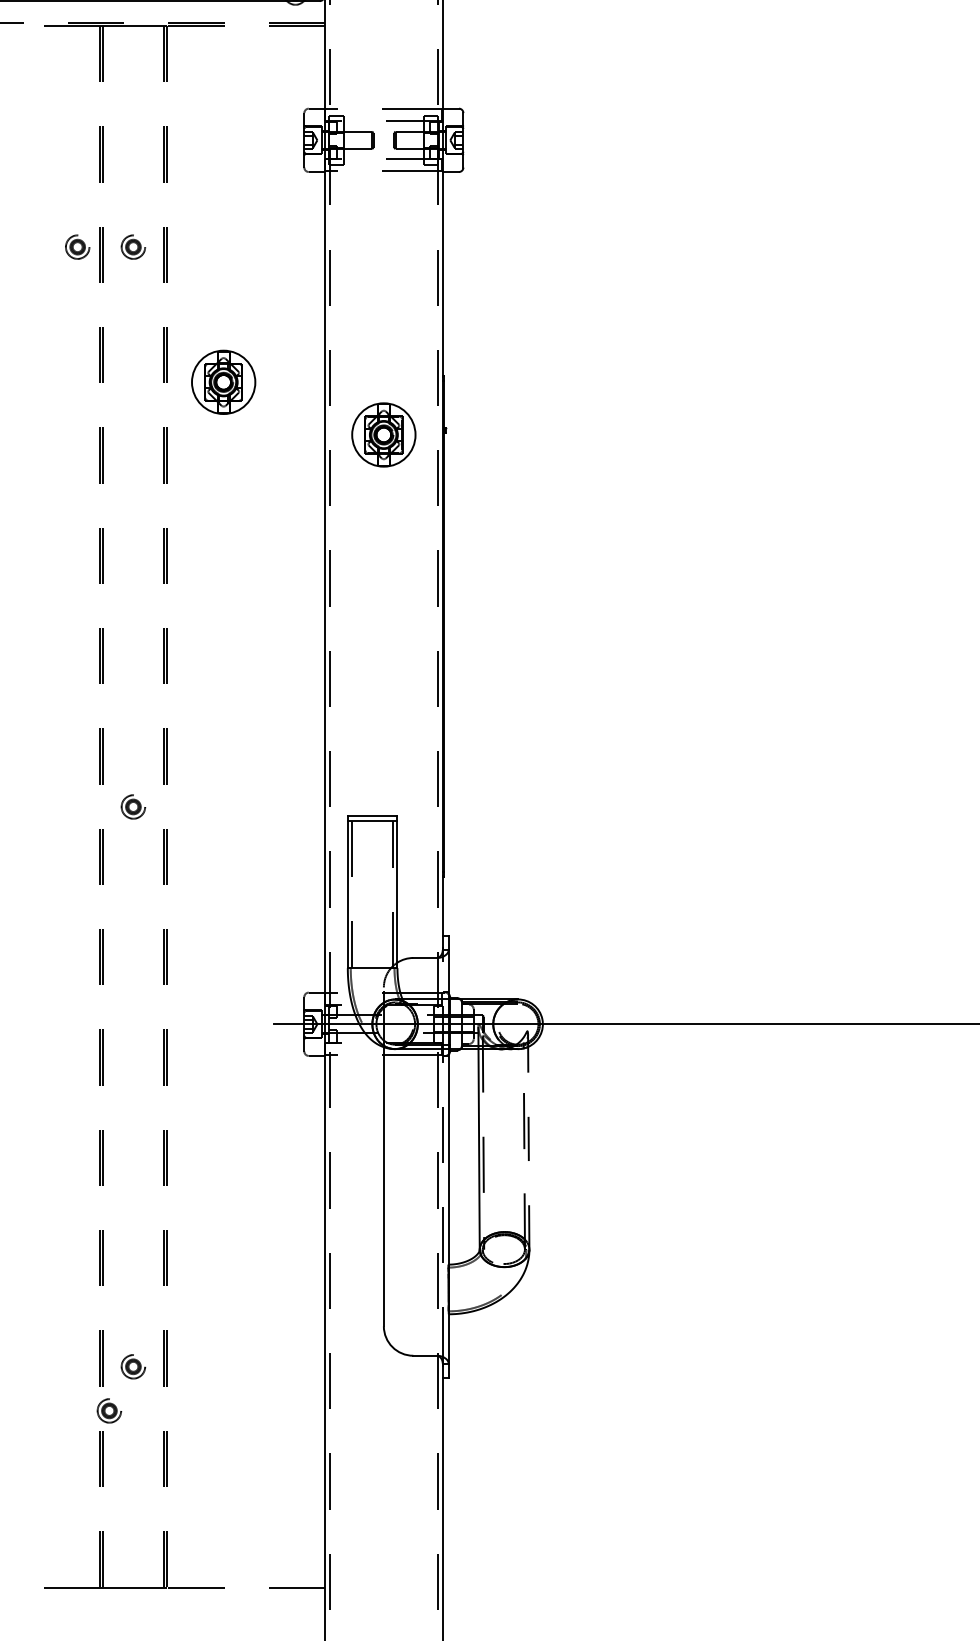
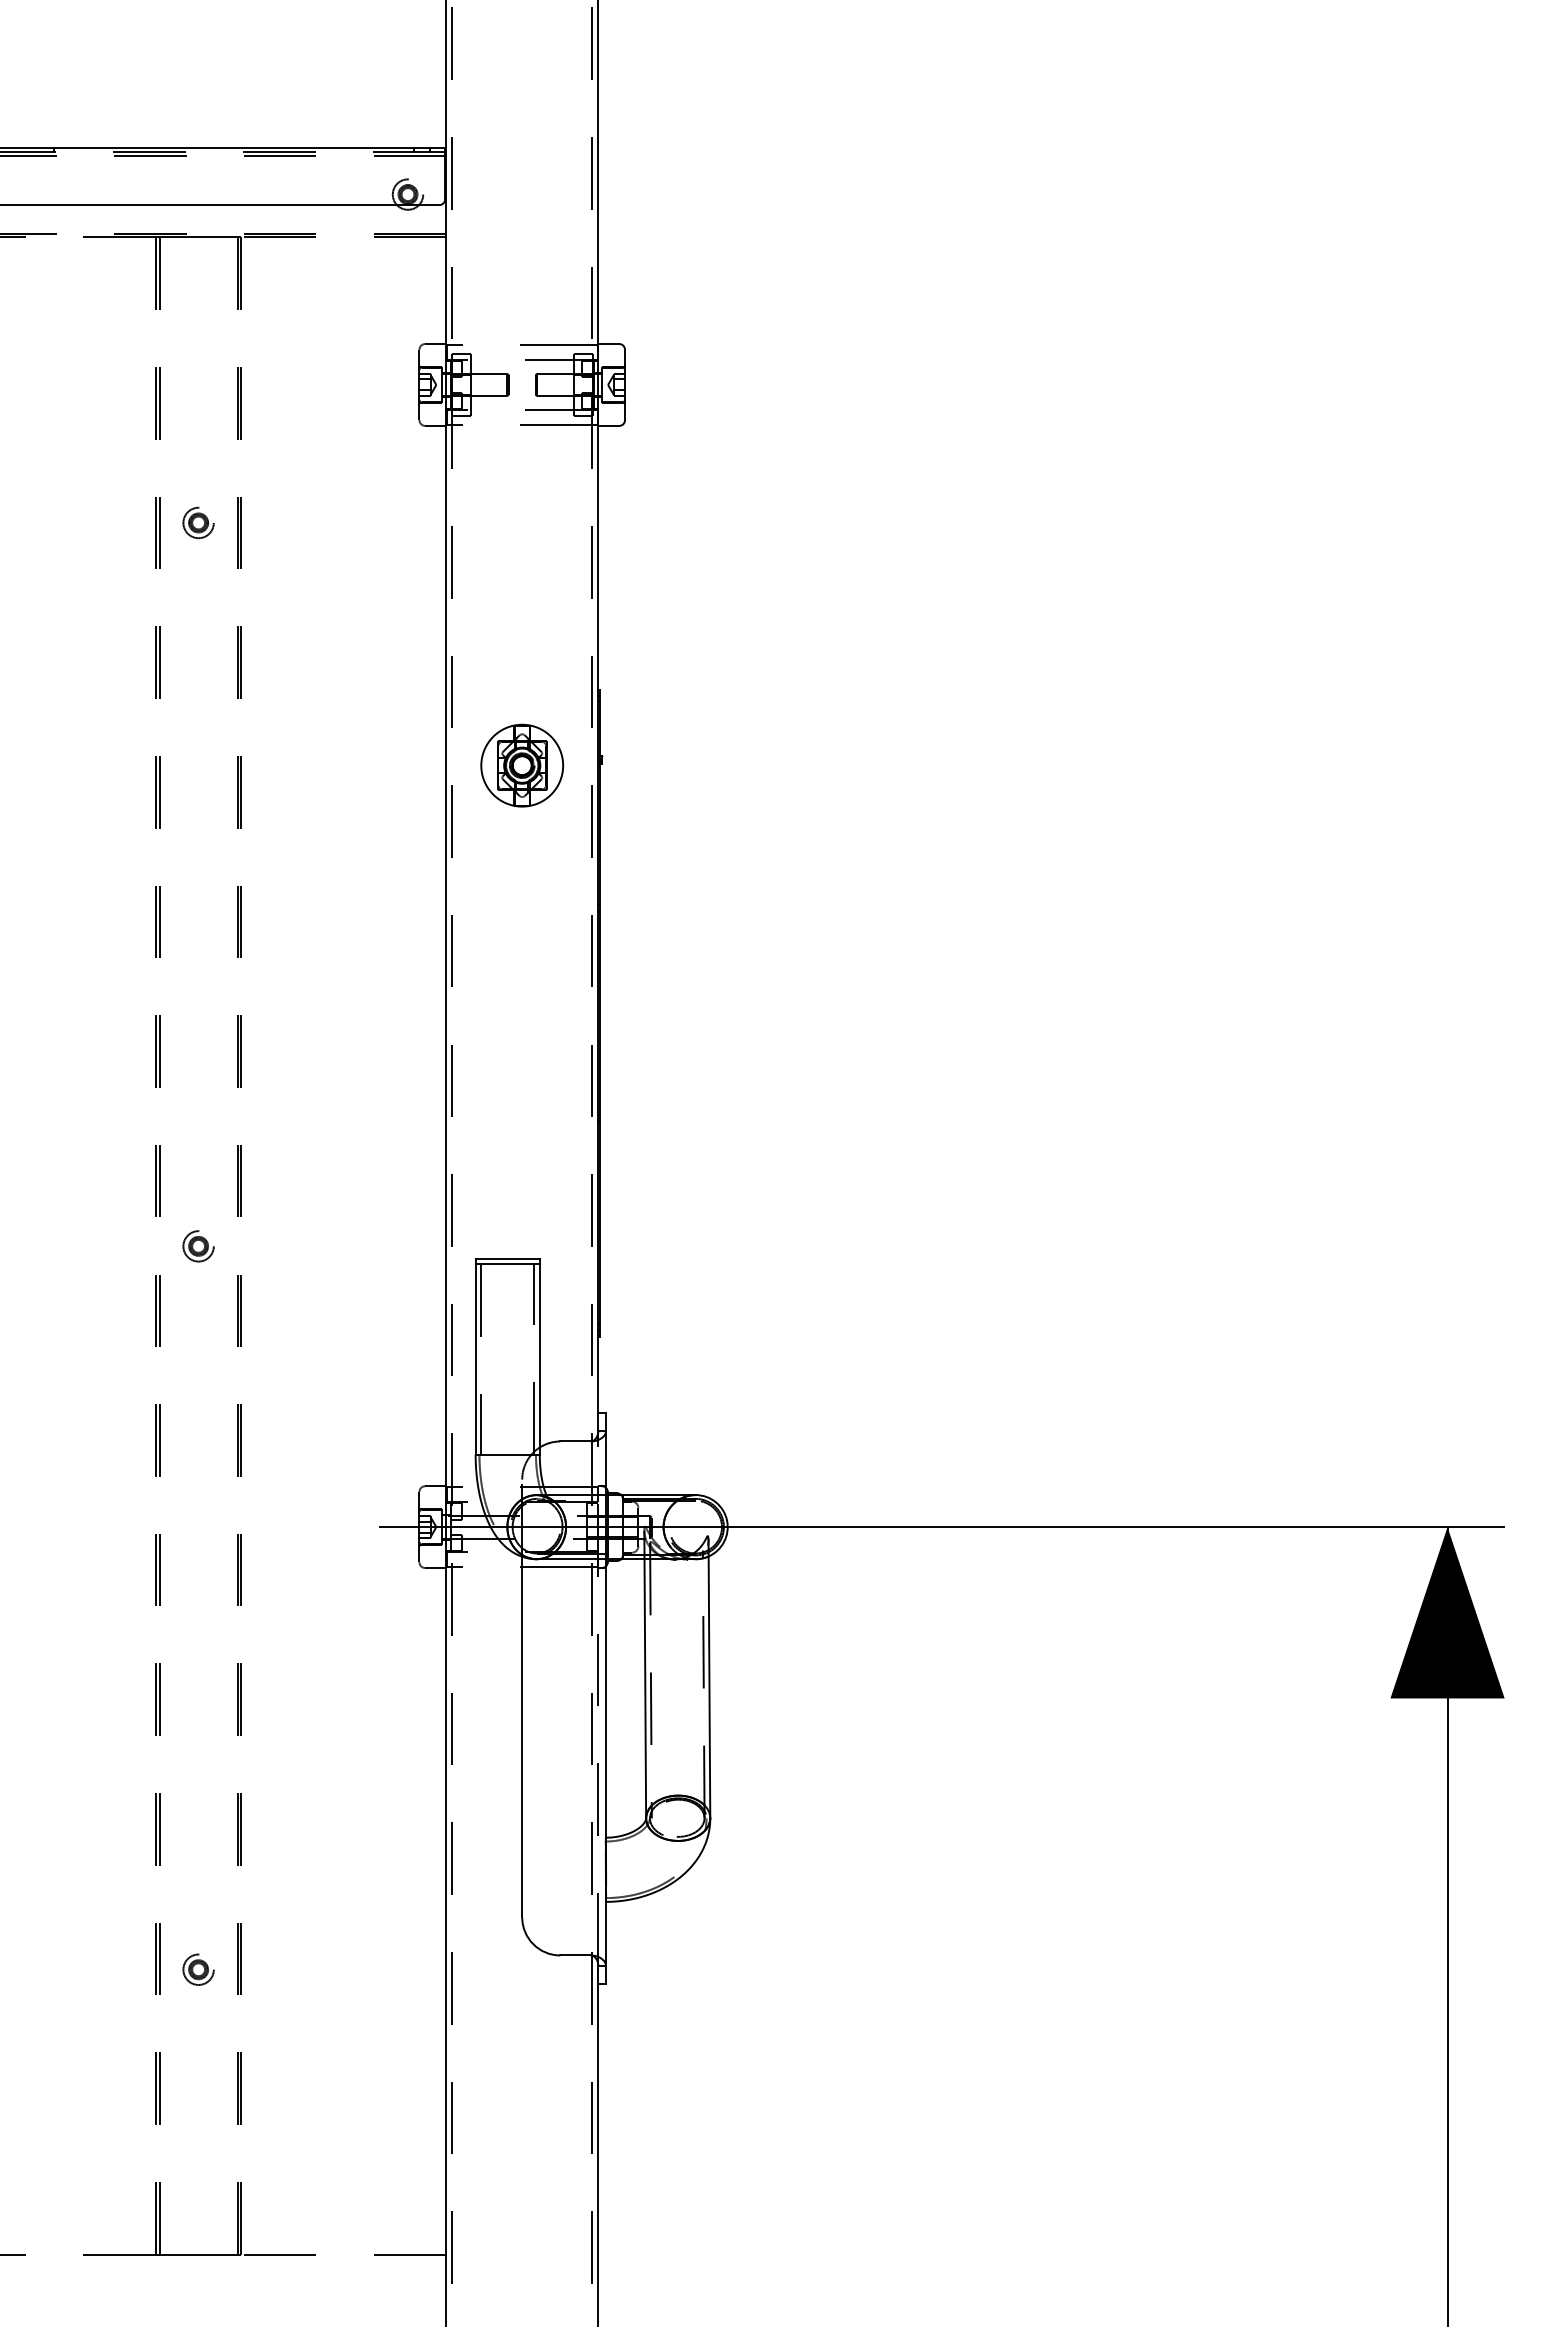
part: (77, 246) -> (126, 522), removed
part: (223, 382) -> (315, 697), removed
line: (528, 1141) -> (709, 1678), dashed -> solid
part: (109, 1410) -> (167, 2026), removed

